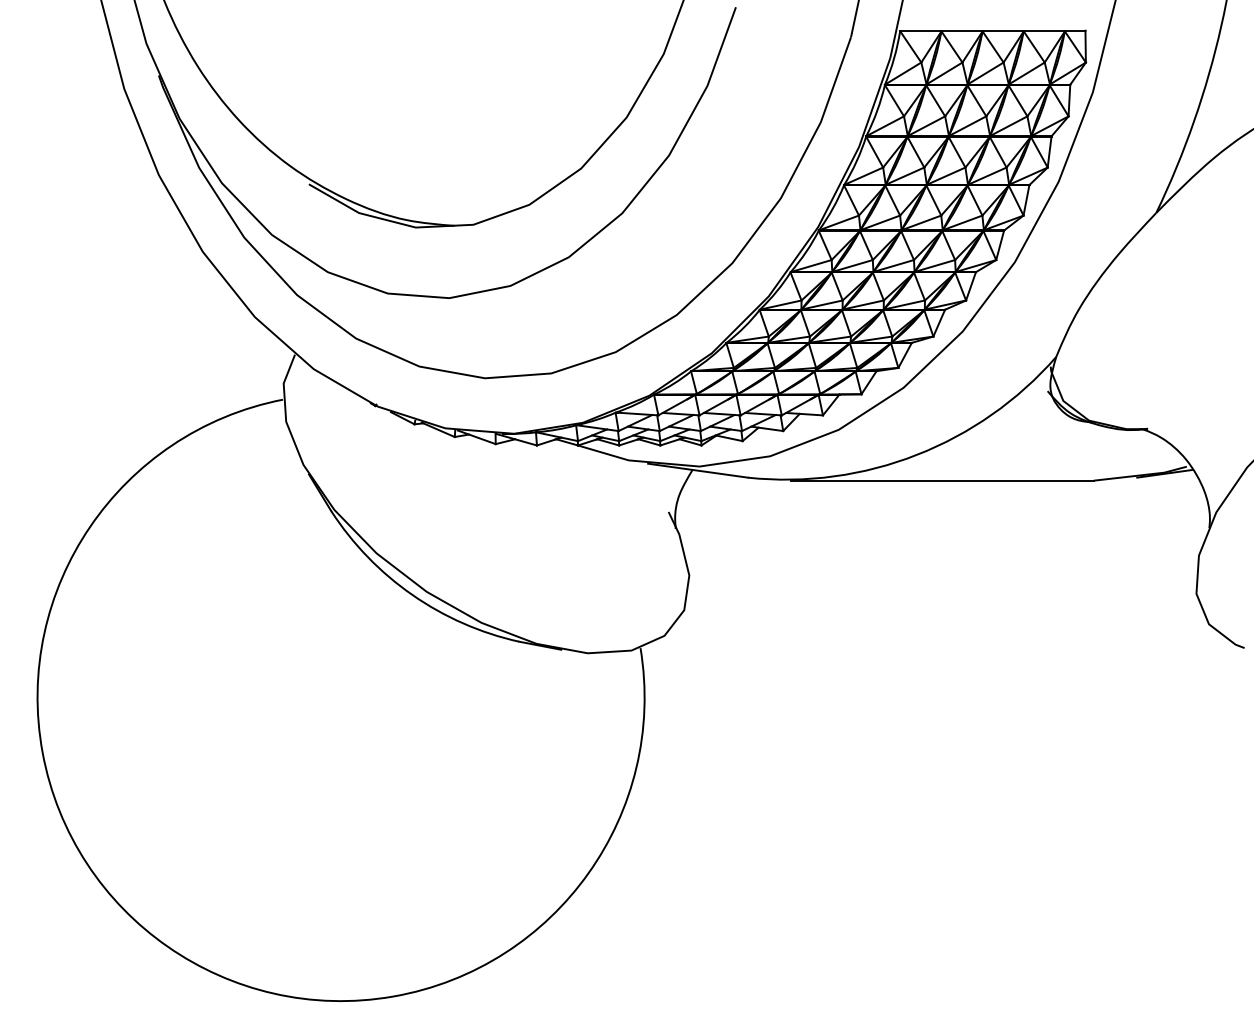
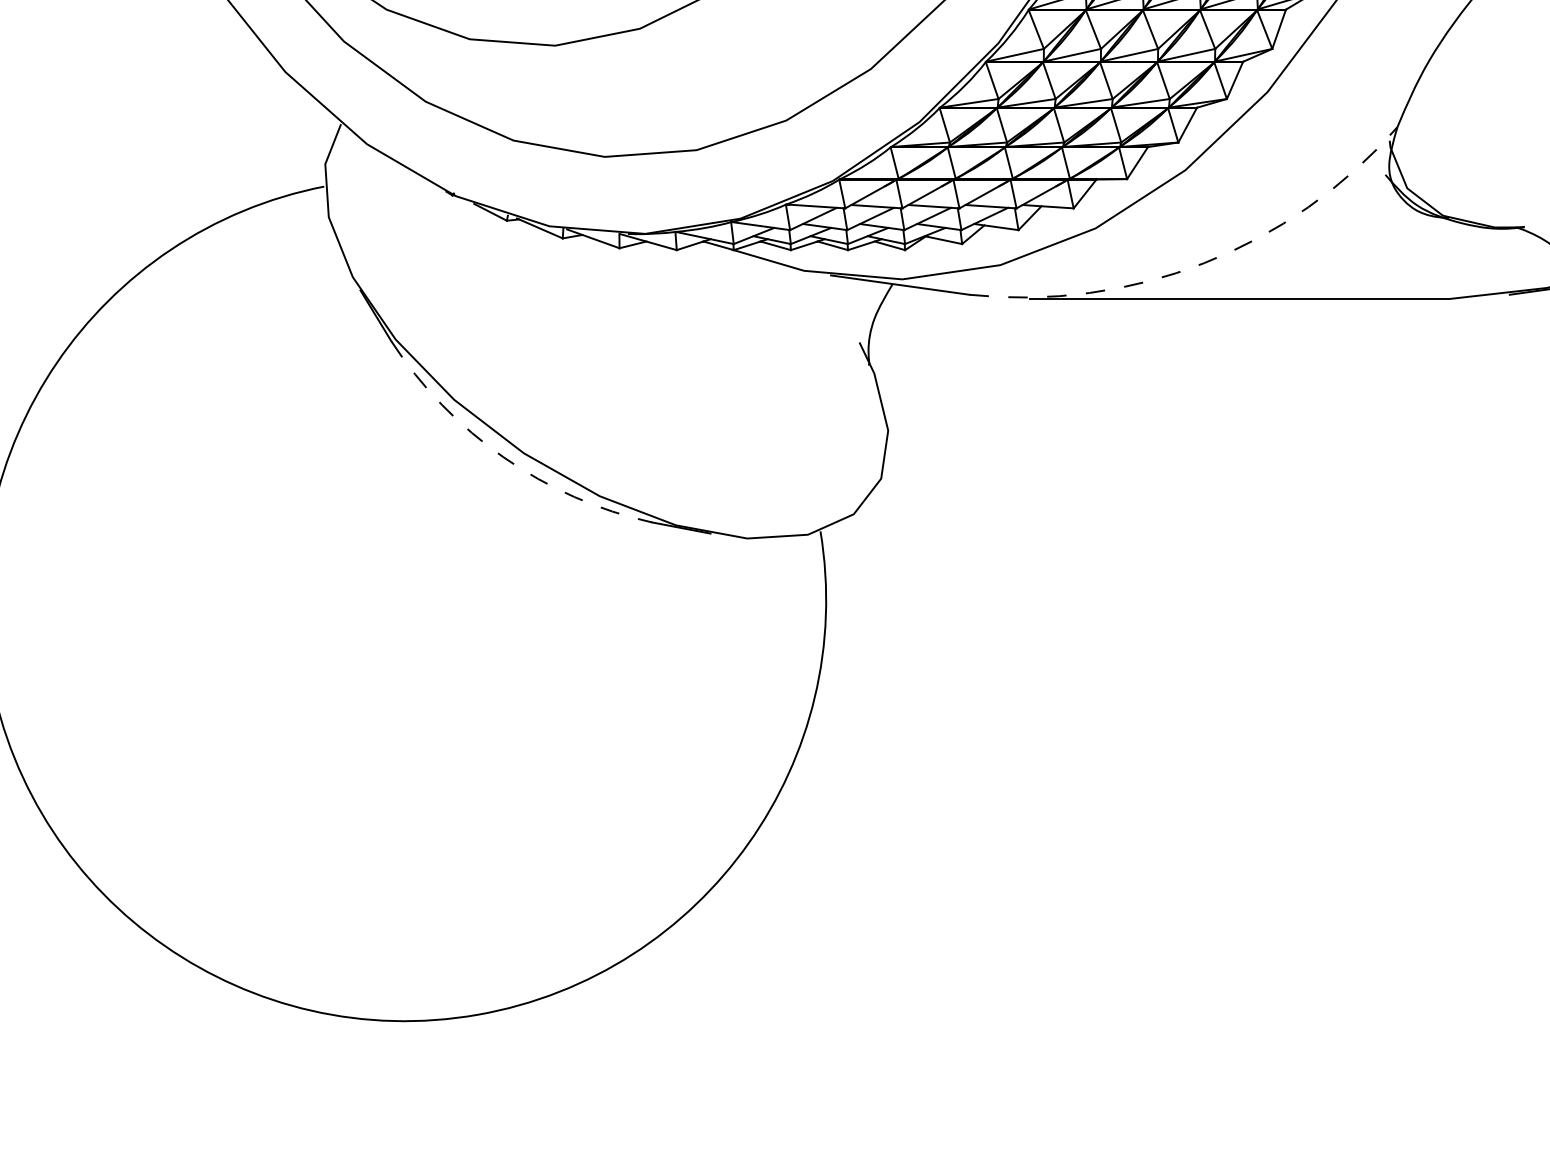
arc: (916, 454) -> (1203, 262), solid -> dashed
arc: (412, 594) -> (504, 456), solid -> dashed

